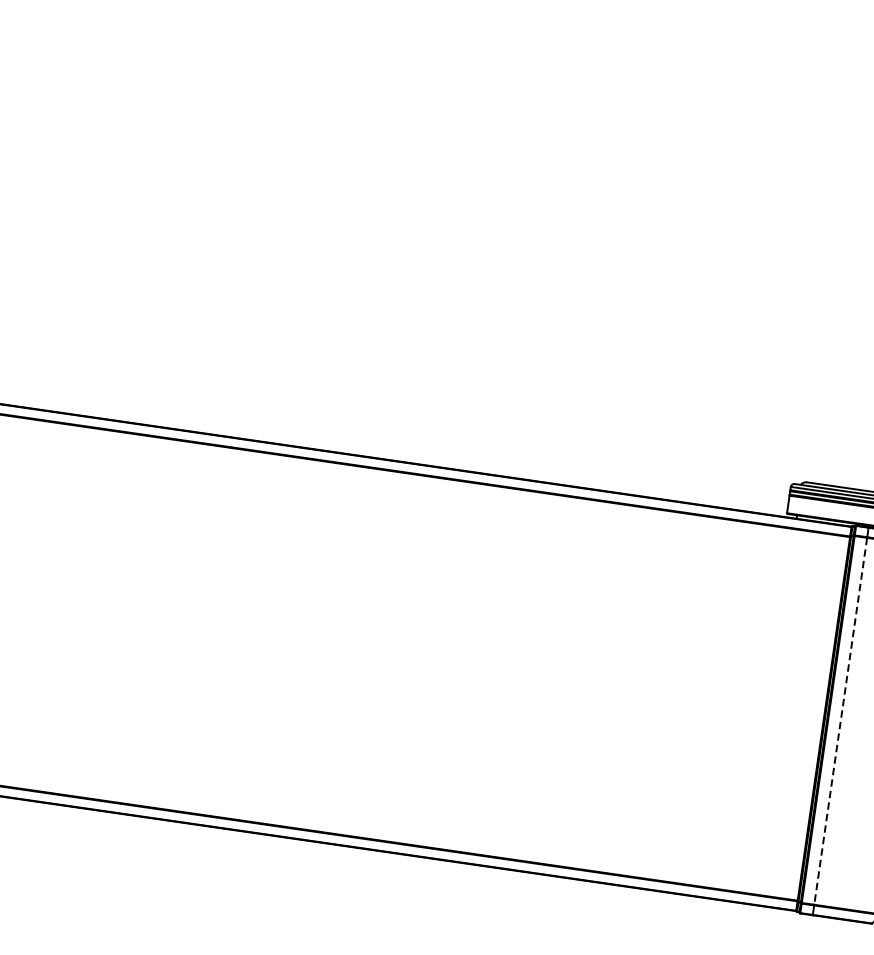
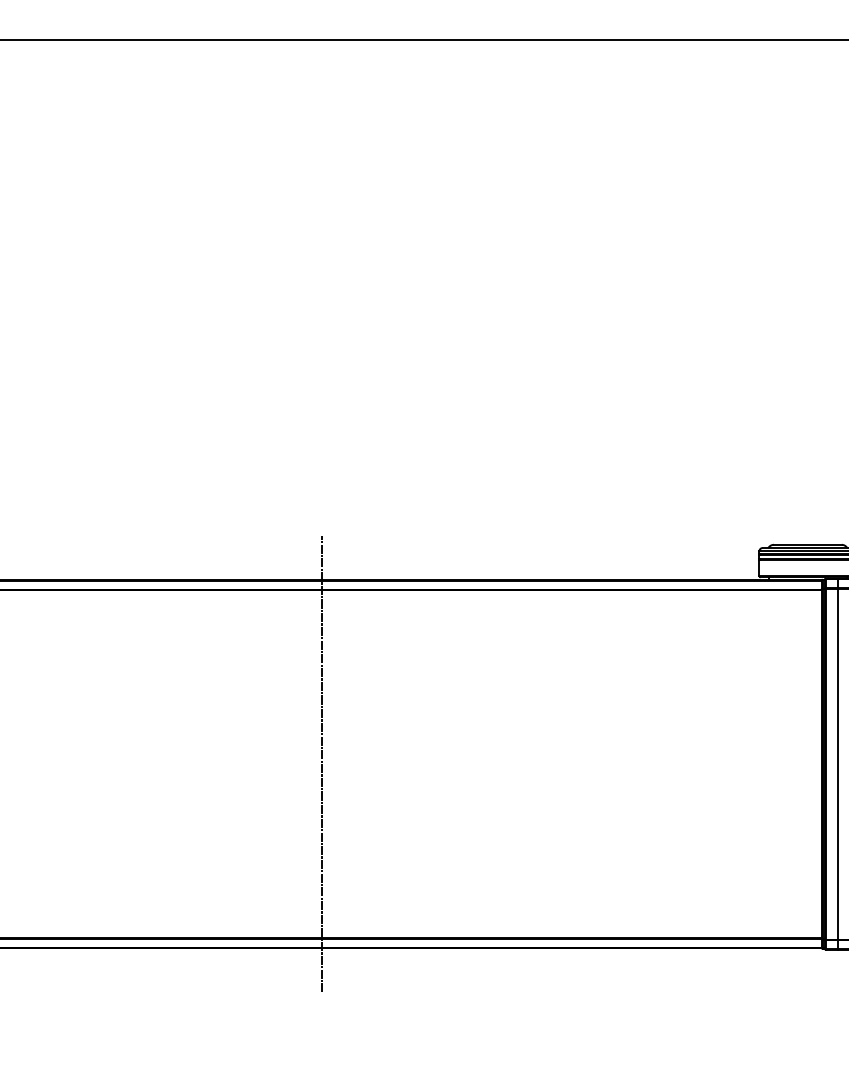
line: (301, 642) -> (321, 763), added
line: (840, 721) -> (837, 764), dashed -> solid

